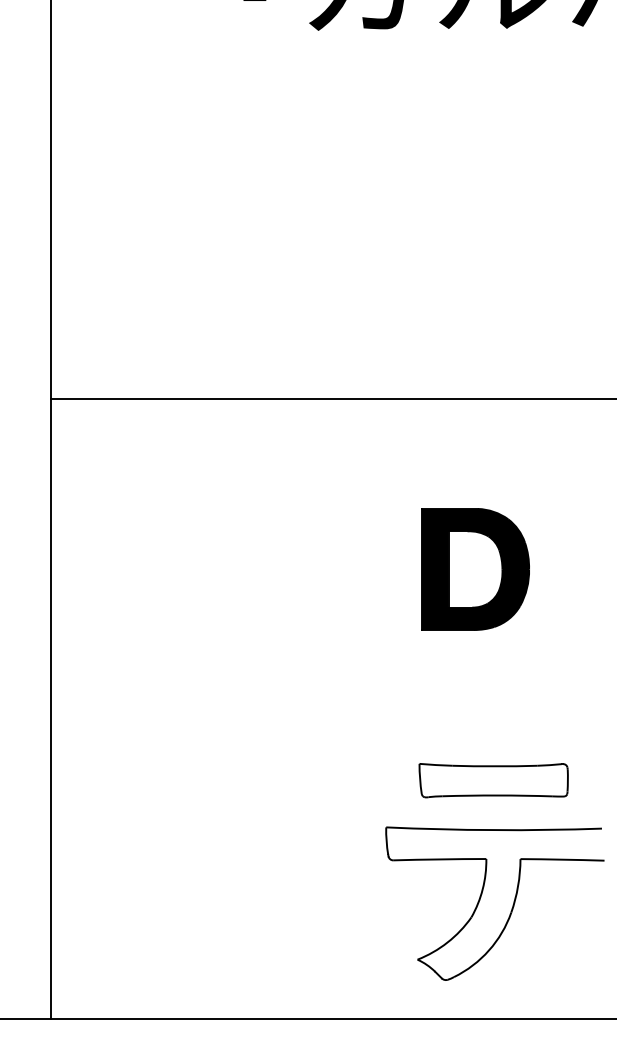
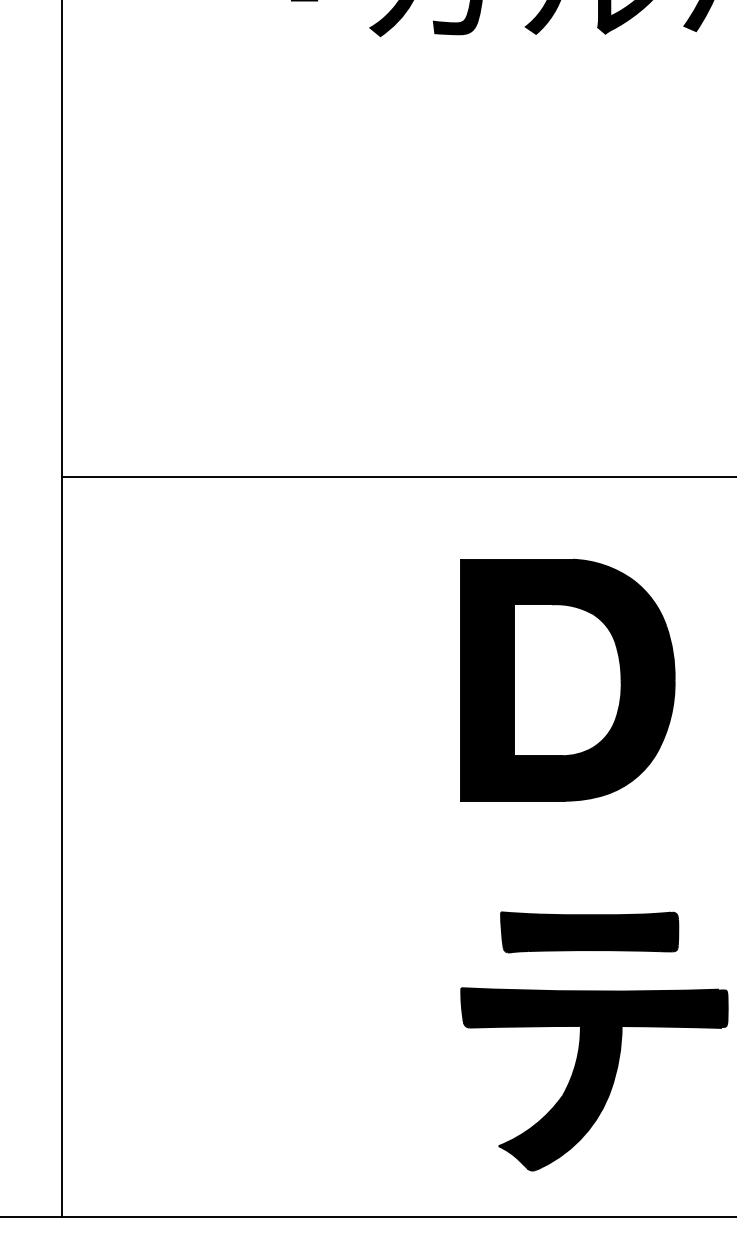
part: (475, 569) -> (567, 680), size x1.67
fill: (493, 780) -> (589, 932), added
fill: (498, 903) -> (595, 1079), added

